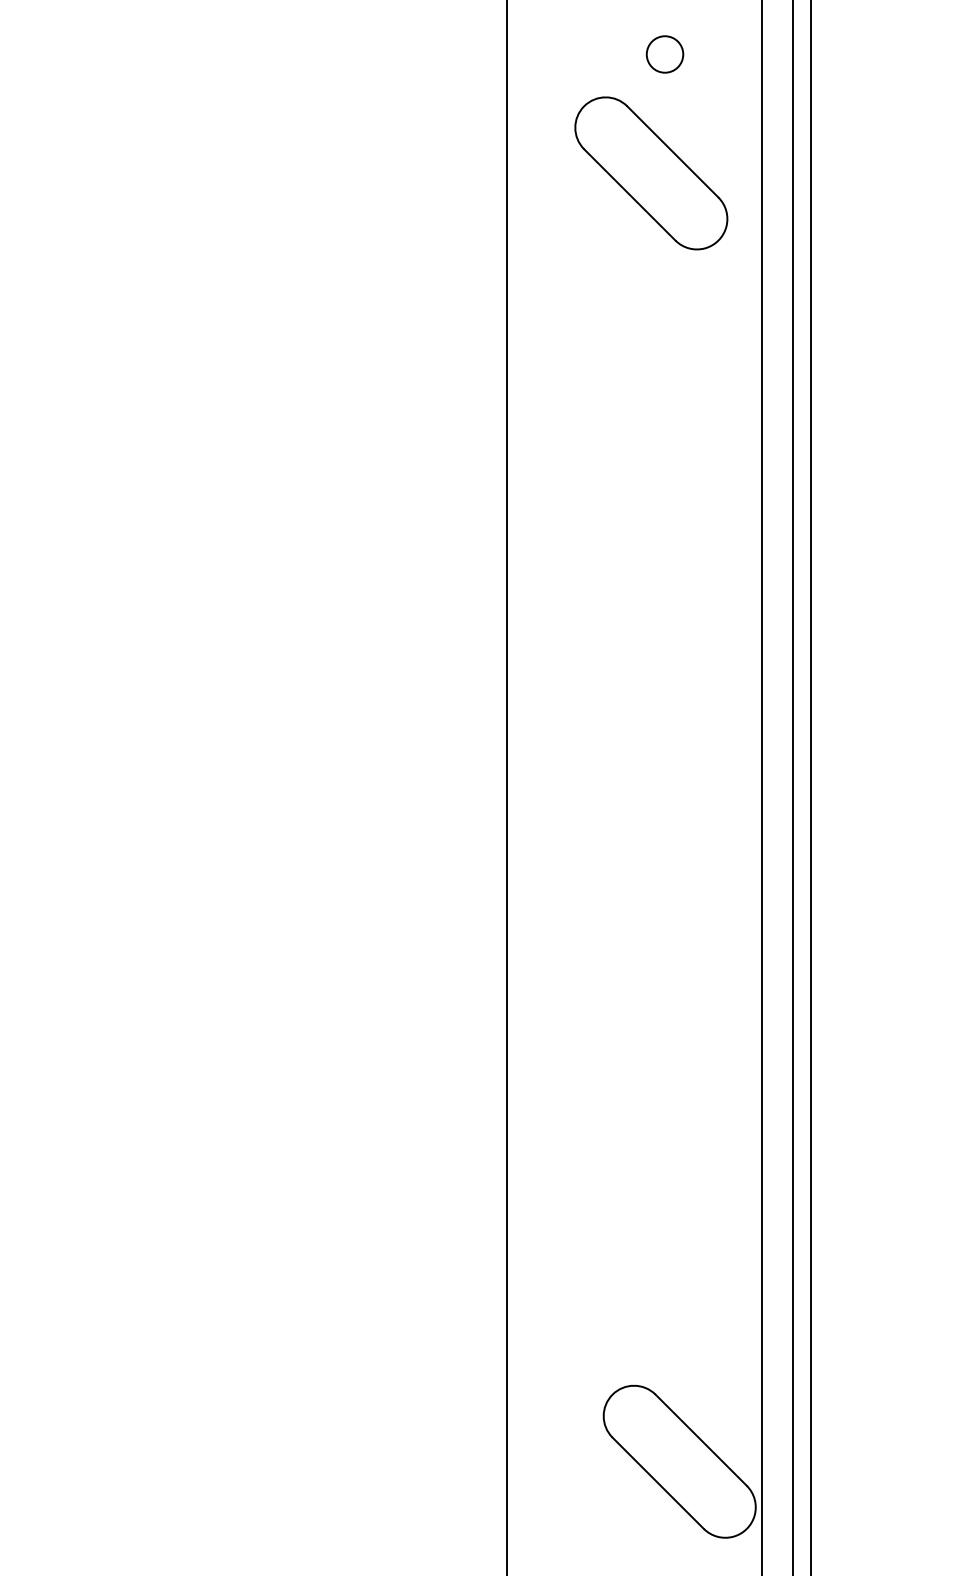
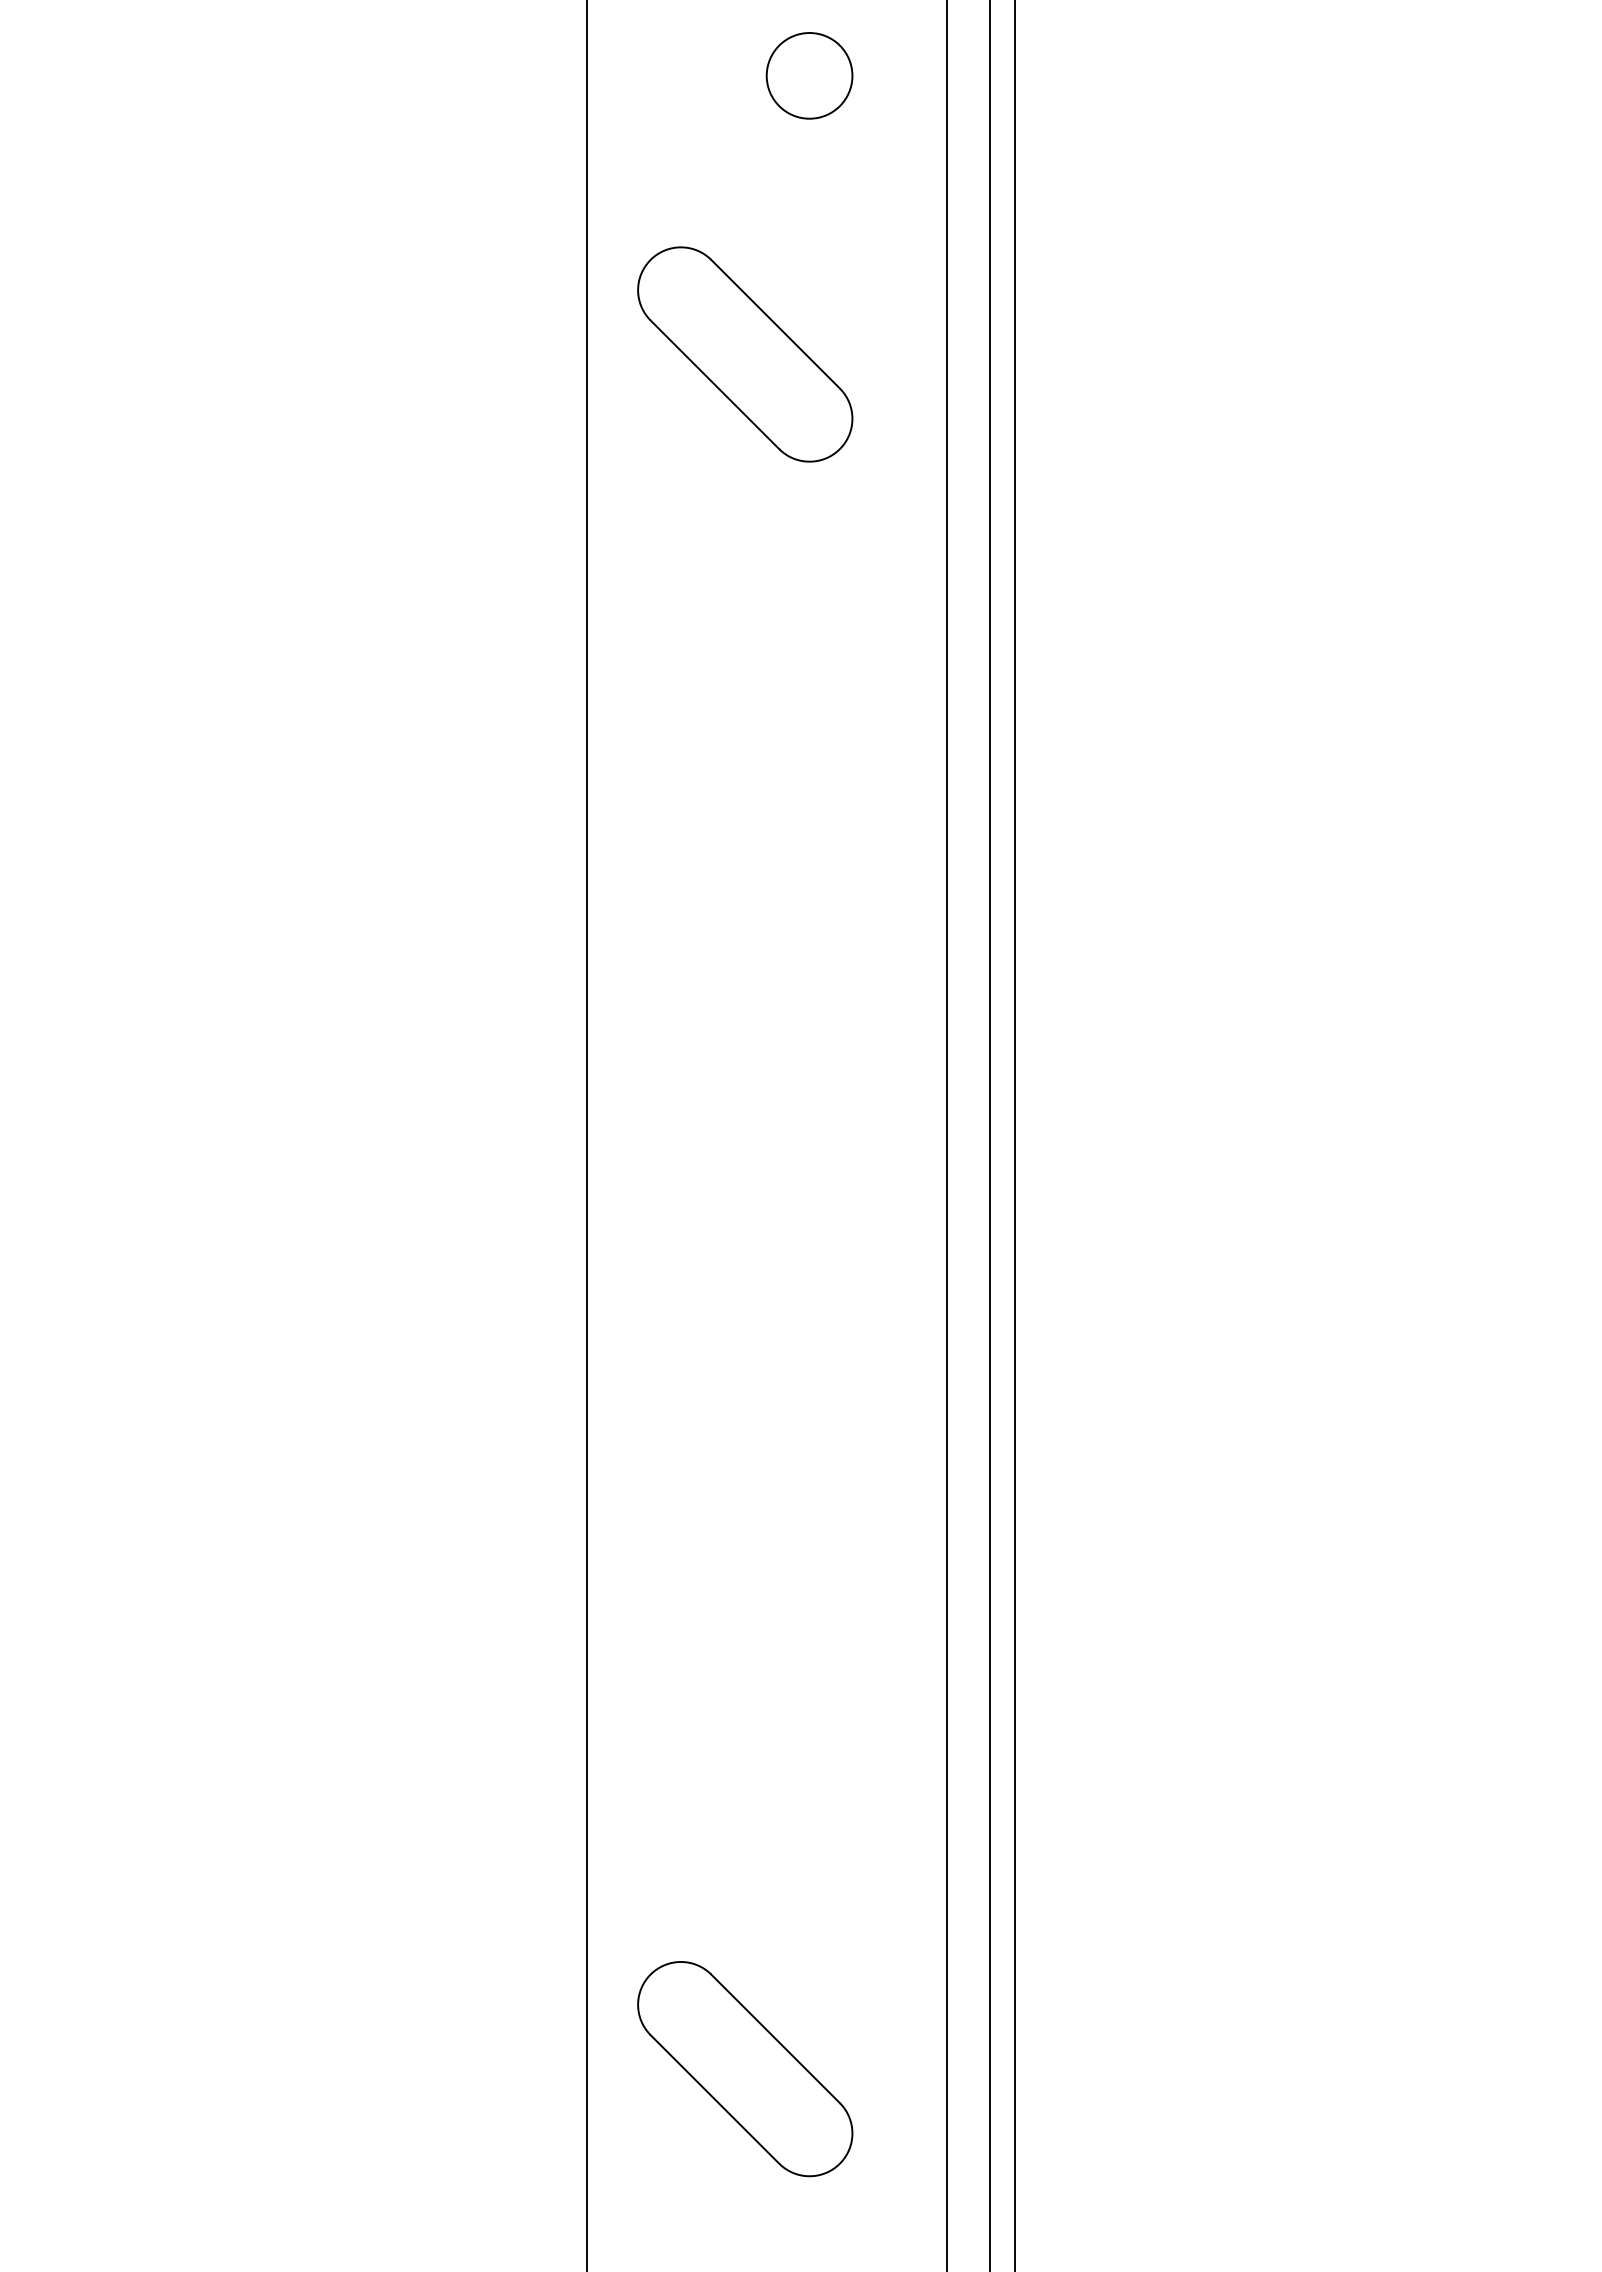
circle: (664, 54) -> (809, 75), size x1.67
part: (651, 173) -> (745, 354), moved
part: (679, 1462) -> (745, 2069), moved

